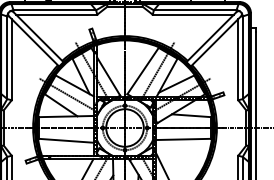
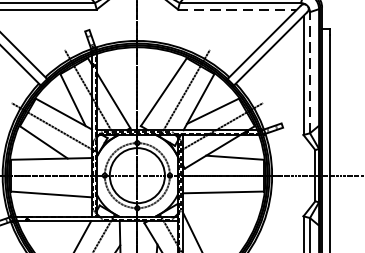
line: (193, 14) -> (237, 9), solid -> dashed
line: (242, 57) -> (309, 72), solid -> dashed

